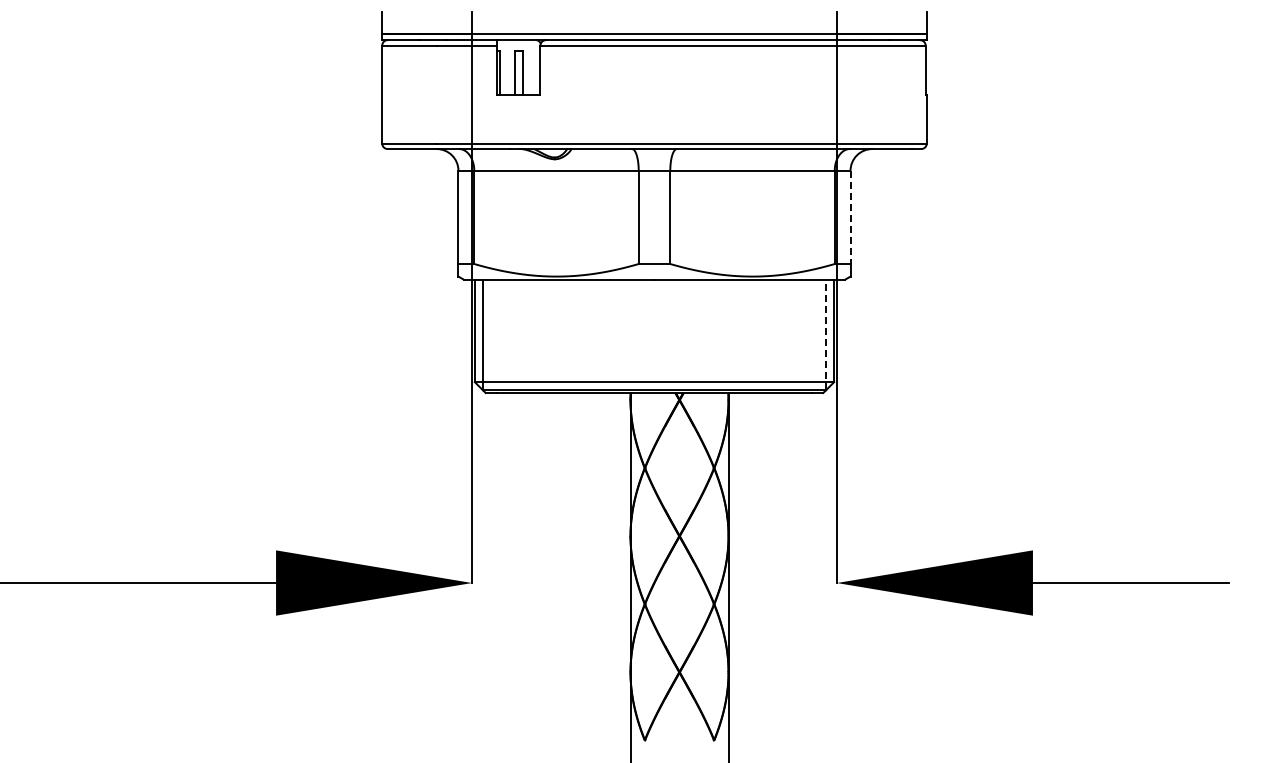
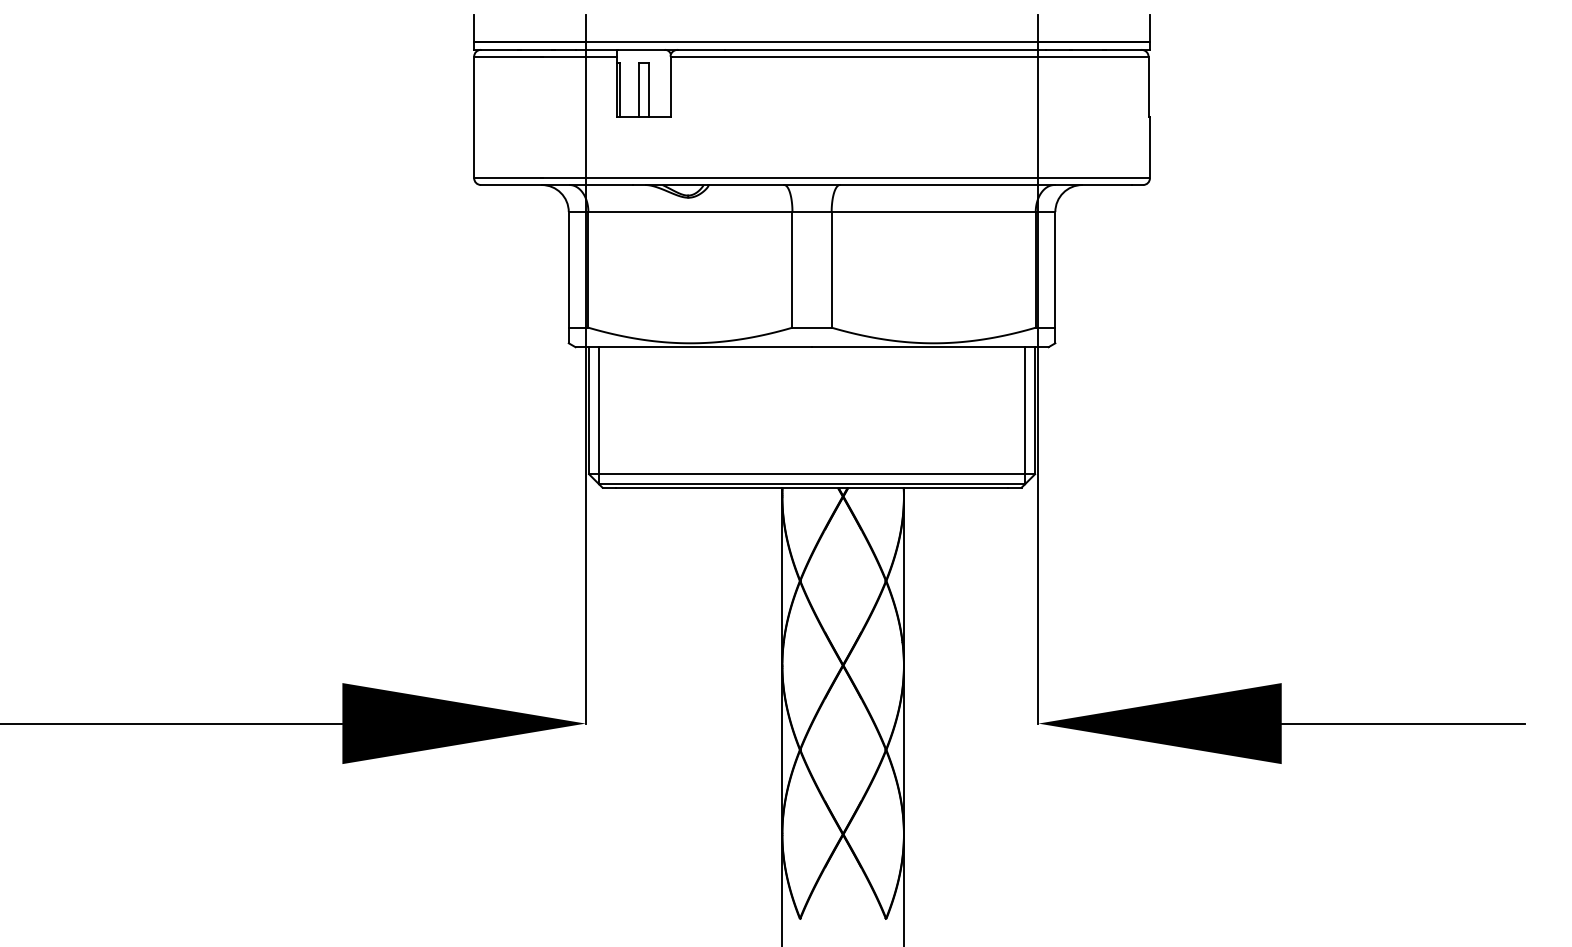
line: (850, 217) -> (1055, 269), dashed -> solid
line: (826, 334) -> (1025, 415), dashed -> solid

